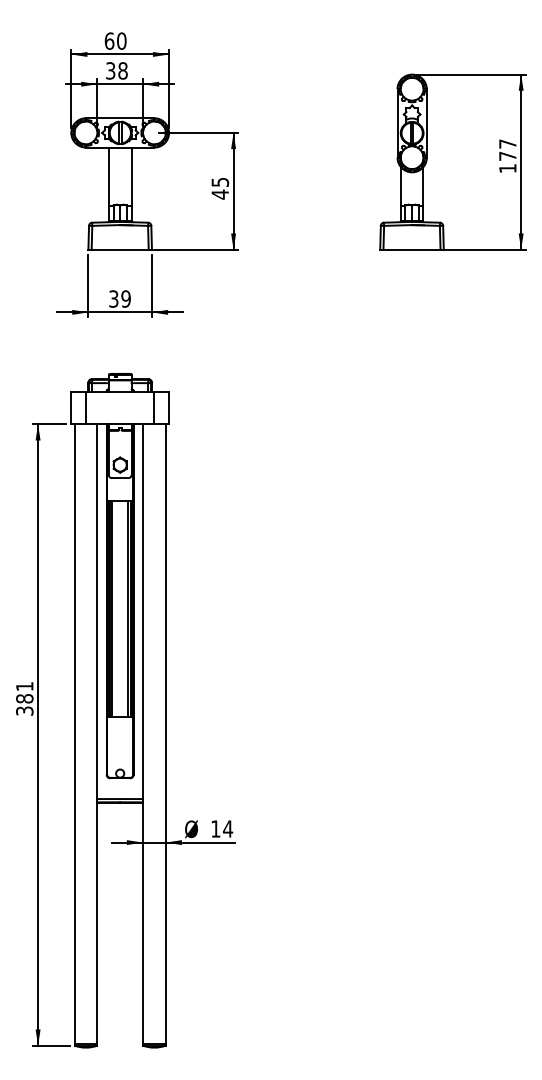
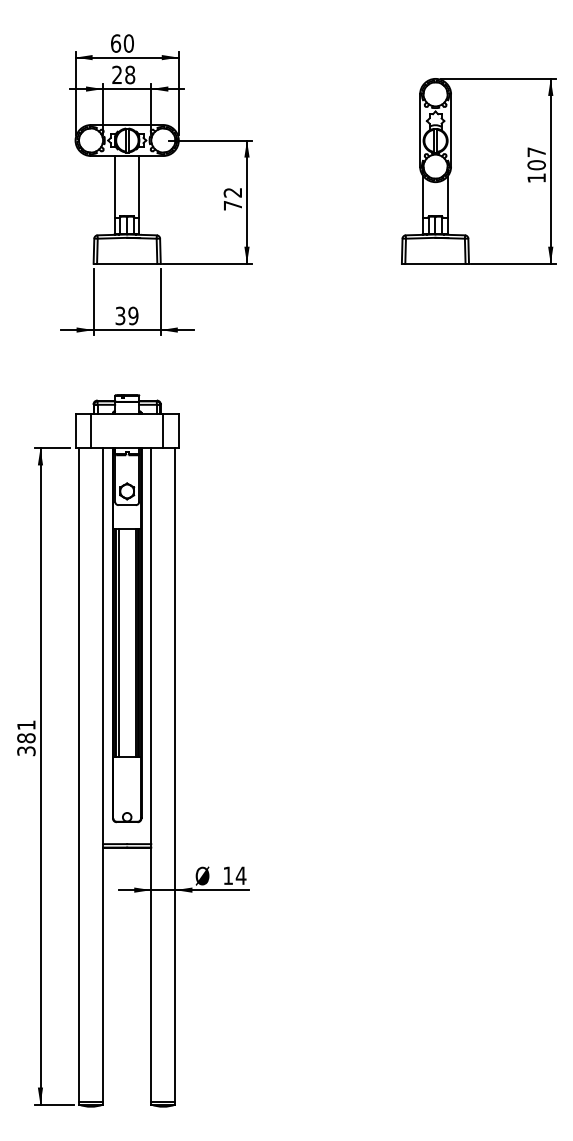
text: (111, 71) -> (117, 75), 38 -> 28
text: (507, 156) -> (536, 165), 177 -> 107
text: (219, 188) -> (232, 199), 45 -> 72

